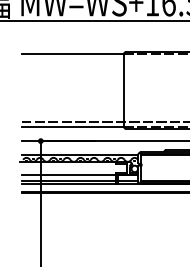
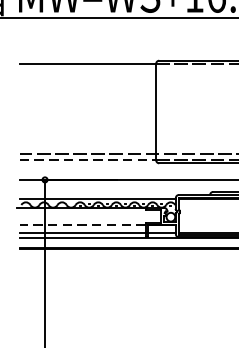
line: (72, 126) -> (87, 160), solid -> dashed
line: (68, 175) -> (82, 225), solid -> dashed

